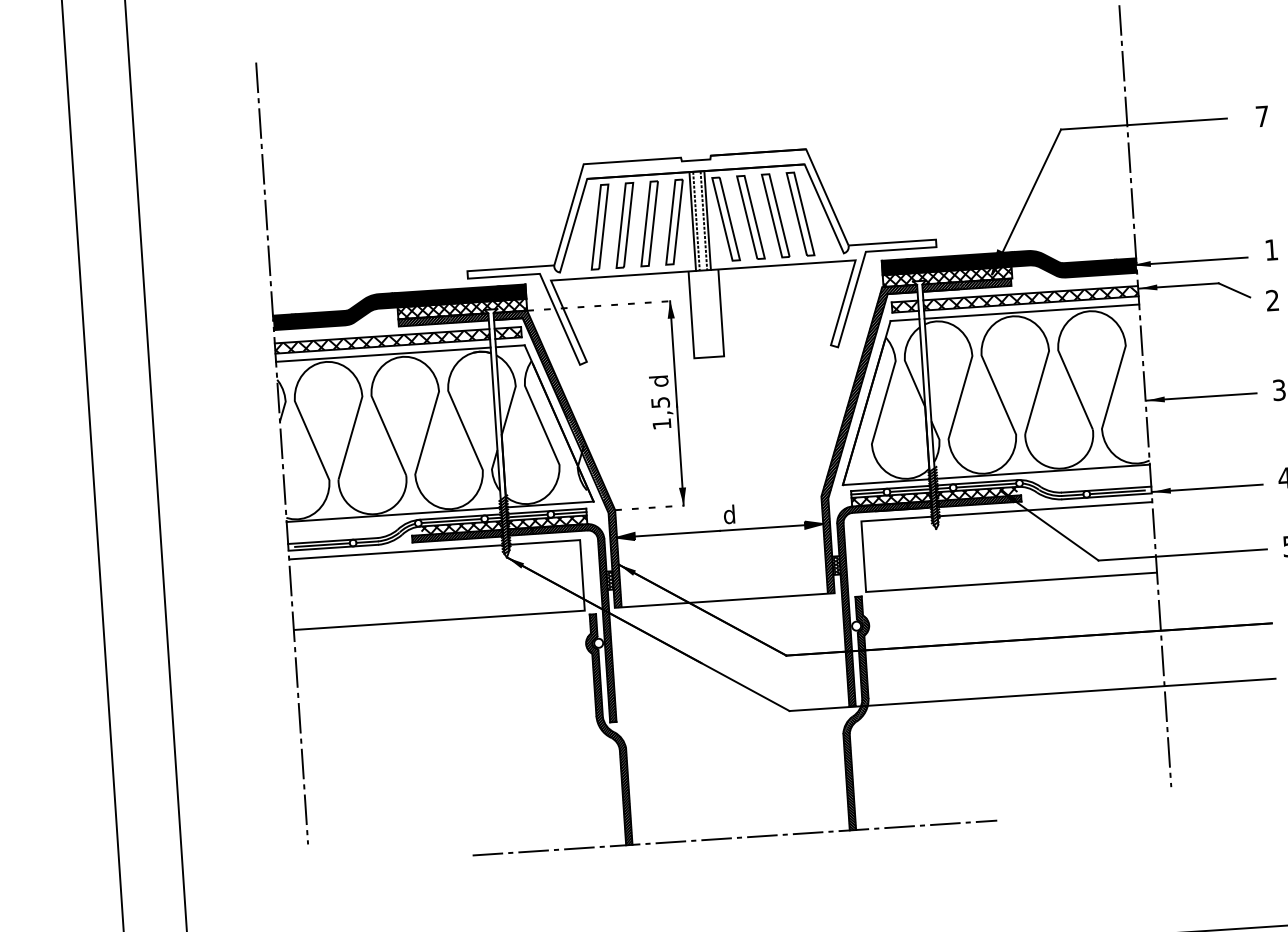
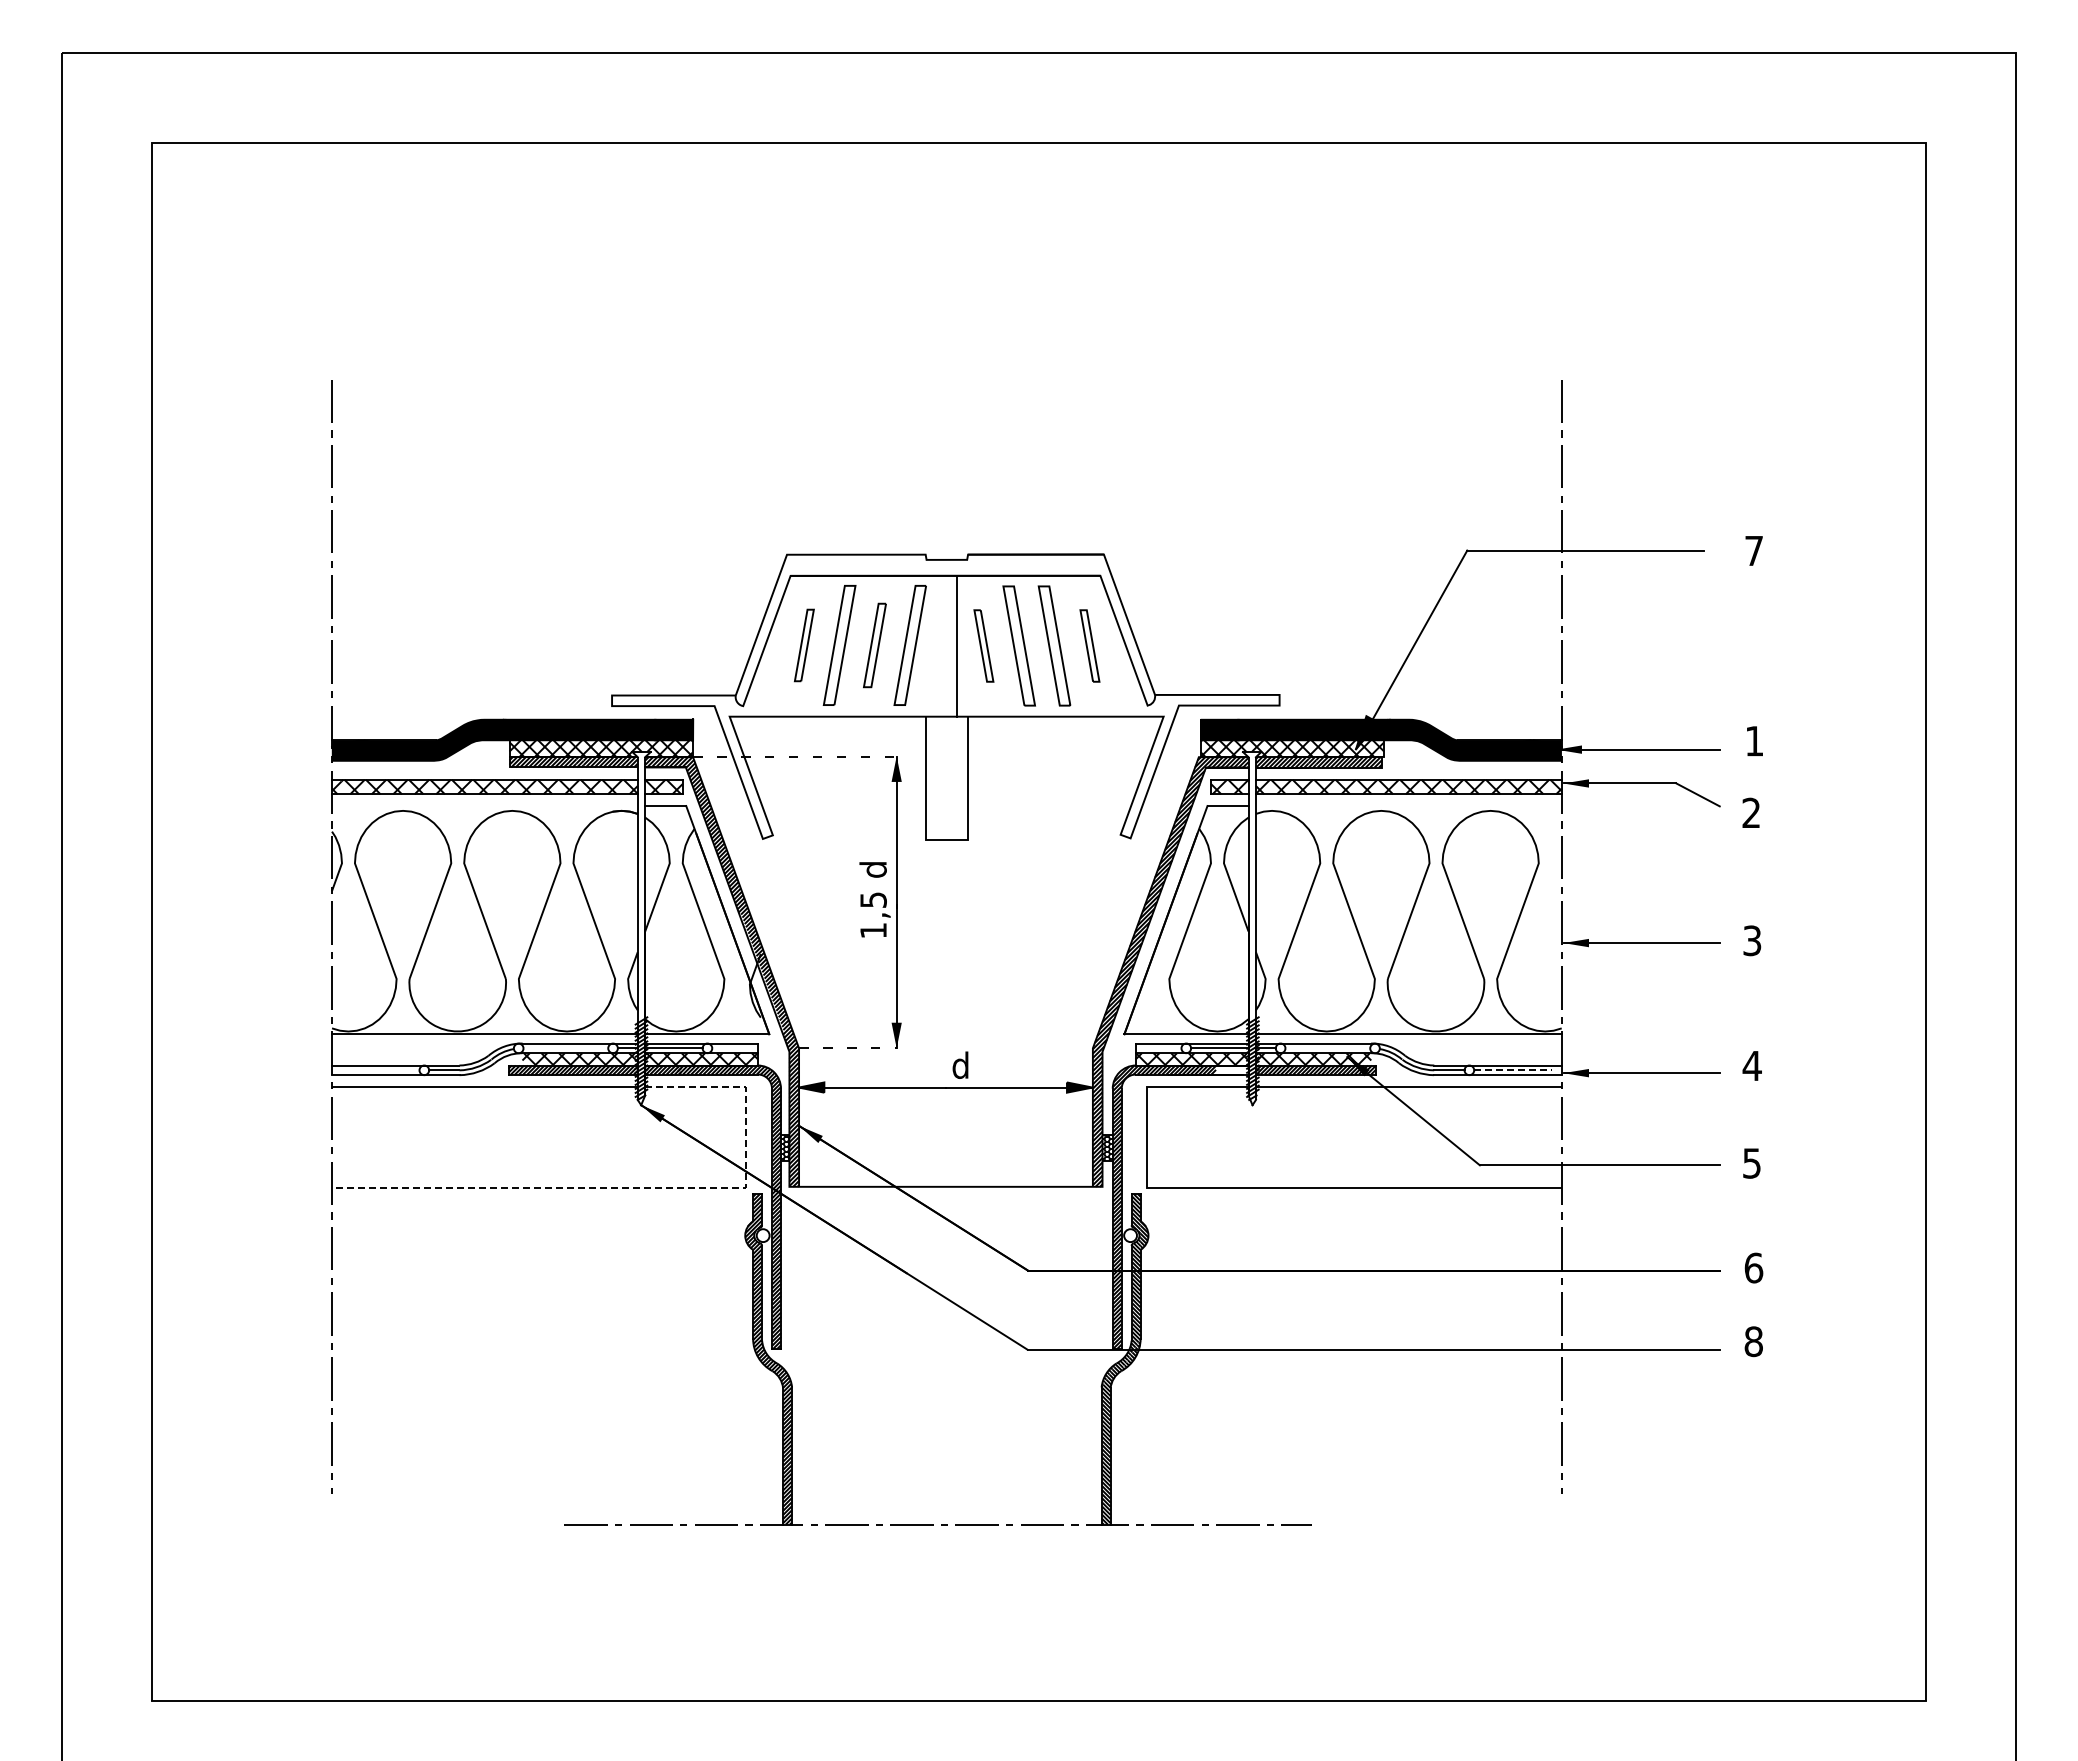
part: (800, 213) -> (1089, 645), size x0.6
part: (725, 218) -> (983, 645), size x0.6
line: (692, 220) -> (936, 645), removed
line: (696, 220) -> (941, 645), removed
line: (704, 220) -> (952, 645), removed
part: (649, 223) -> (874, 645), size x0.7
part: (600, 227) -> (804, 645), size x0.6
line: (1031, 311) -> (1408, 806), removed
line: (383, 355) -> (484, 806), removed
line: (986, 485) -> (1327, 1048), removed
line: (1117, 492) -> (1513, 1070), solid -> dashed
line: (867, 493) -> (1158, 1048), removed
hatch: (919, 504) -> (1230, 1069), removed
line: (570, 513) -> (735, 1048), removed
line: (451, 521) -> (565, 1048), removed
line: (322, 545) -> (380, 1070), removed
line: (511, 615) -> (641, 1188), solid -> dashed

